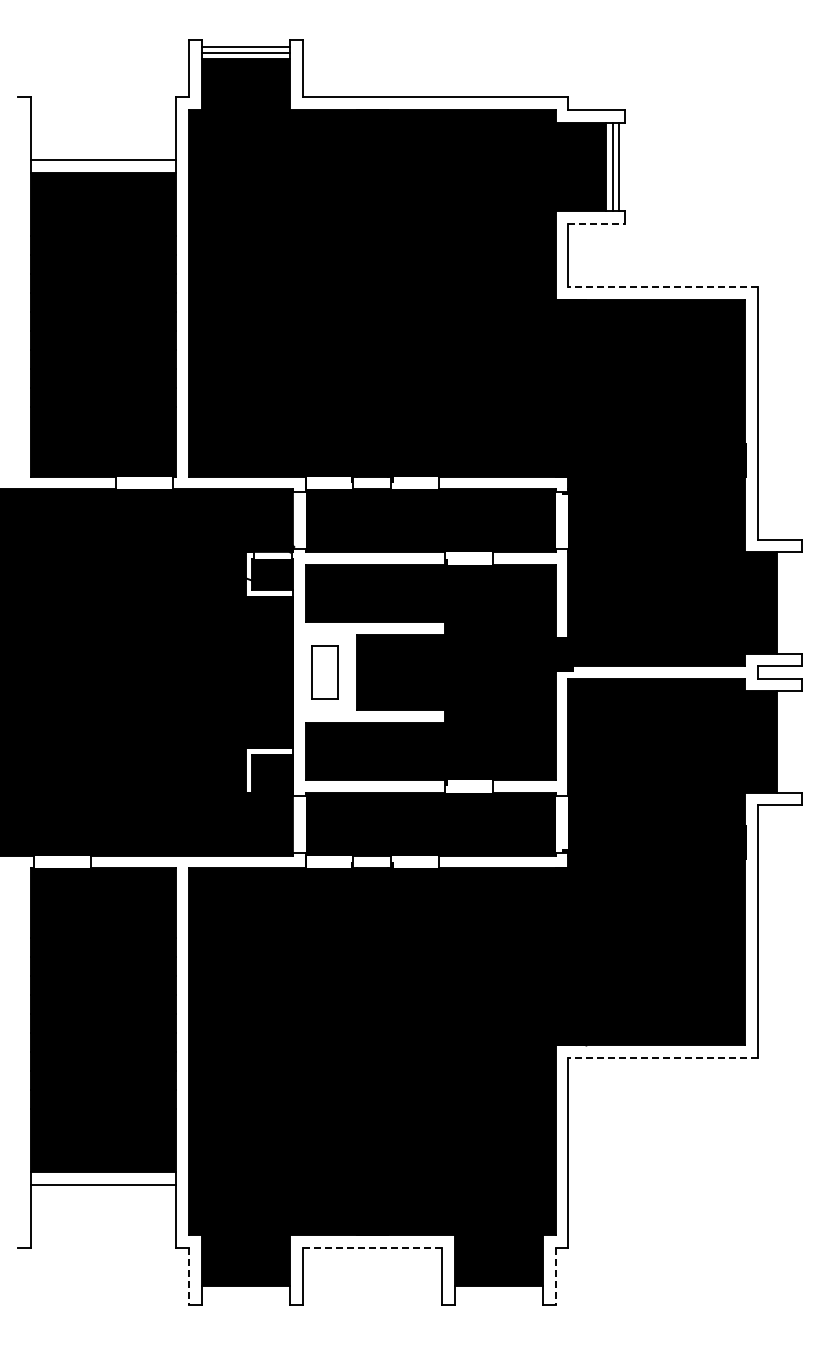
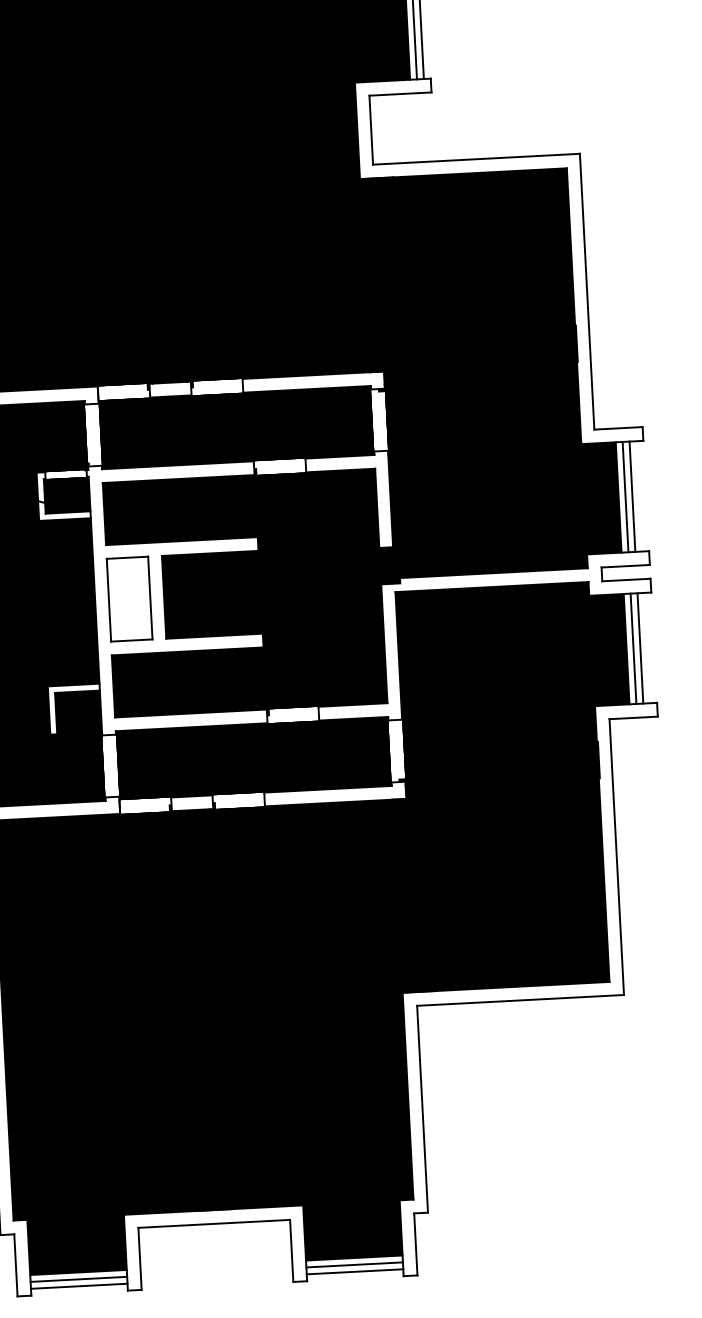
line: (597, 223) -> (401, 93), dashed -> solid
line: (663, 286) -> (476, 158), dashed -> solid
line: (783, 602) -> (625, 496), added
line: (789, 602) -> (632, 496), added
part: (324, 672) -> (129, 599), size x1.43
line: (783, 741) -> (633, 648), added
line: (789, 741) -> (640, 647), added
line: (663, 1058) -> (520, 1000), dashed -> solid
line: (372, 1247) -> (214, 1223), dashed -> solid
line: (189, 1276) -> (16, 1265), dashed -> solid
line: (555, 1276) -> (415, 1244), dashed -> solid
line: (245, 1292) -> (78, 1279), added
line: (498, 1292) -> (354, 1265), added
line: (245, 1298) -> (78, 1286), added
line: (498, 1298) -> (354, 1272), added

